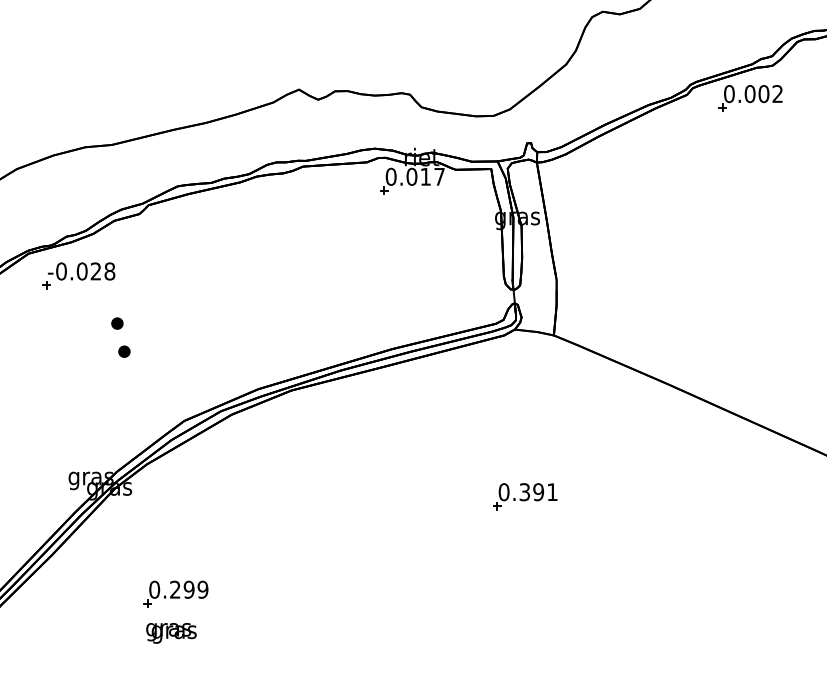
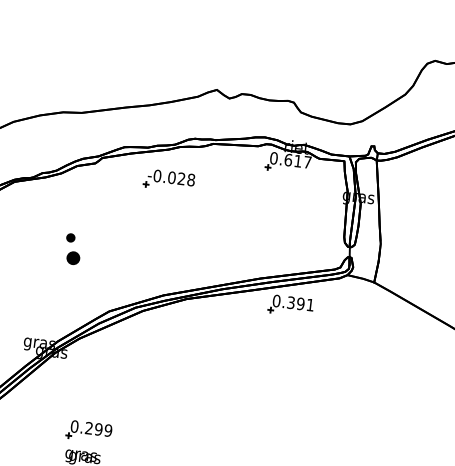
text: (411, 176) -> (288, 159), 0.017 -> 0.617
part: (78, 275) -> (169, 180), moved
part: (124, 351) -> (73, 257), size x1.6
part: (525, 496) -> (291, 305), moved

